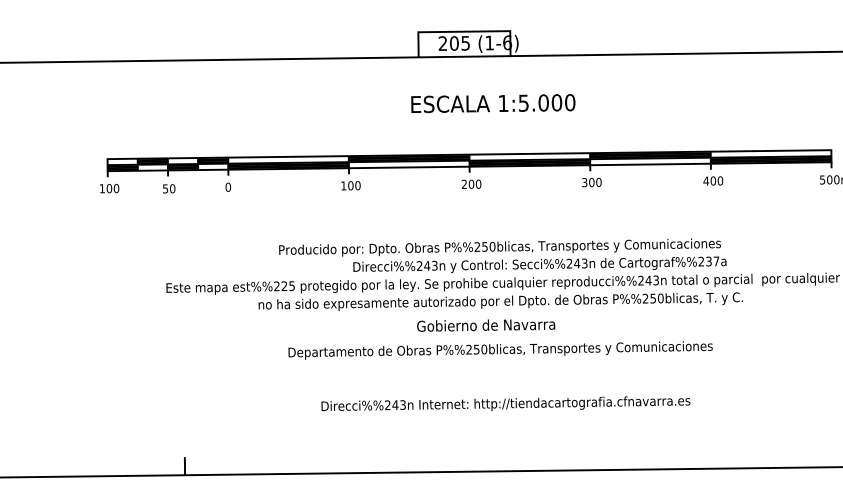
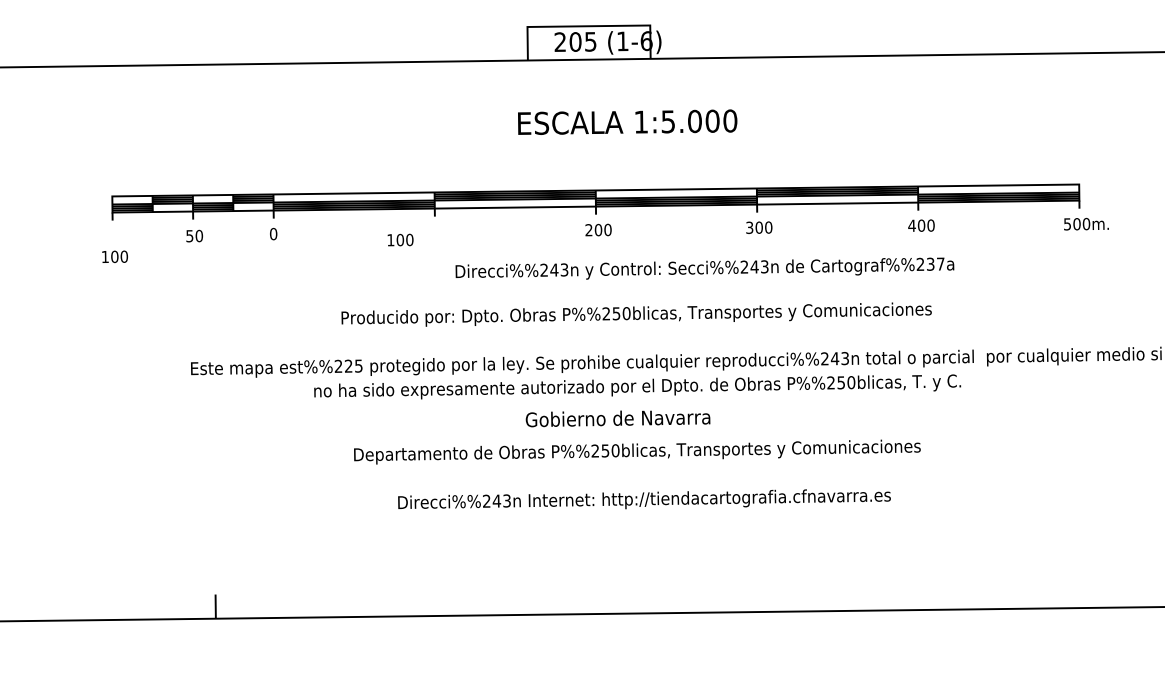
text: (350, 185) -> (400, 239), moved
text: (109, 188) -> (114, 256), moved
text: (539, 264) -> (704, 268), moved
text: (505, 403) -> (644, 499), moved

